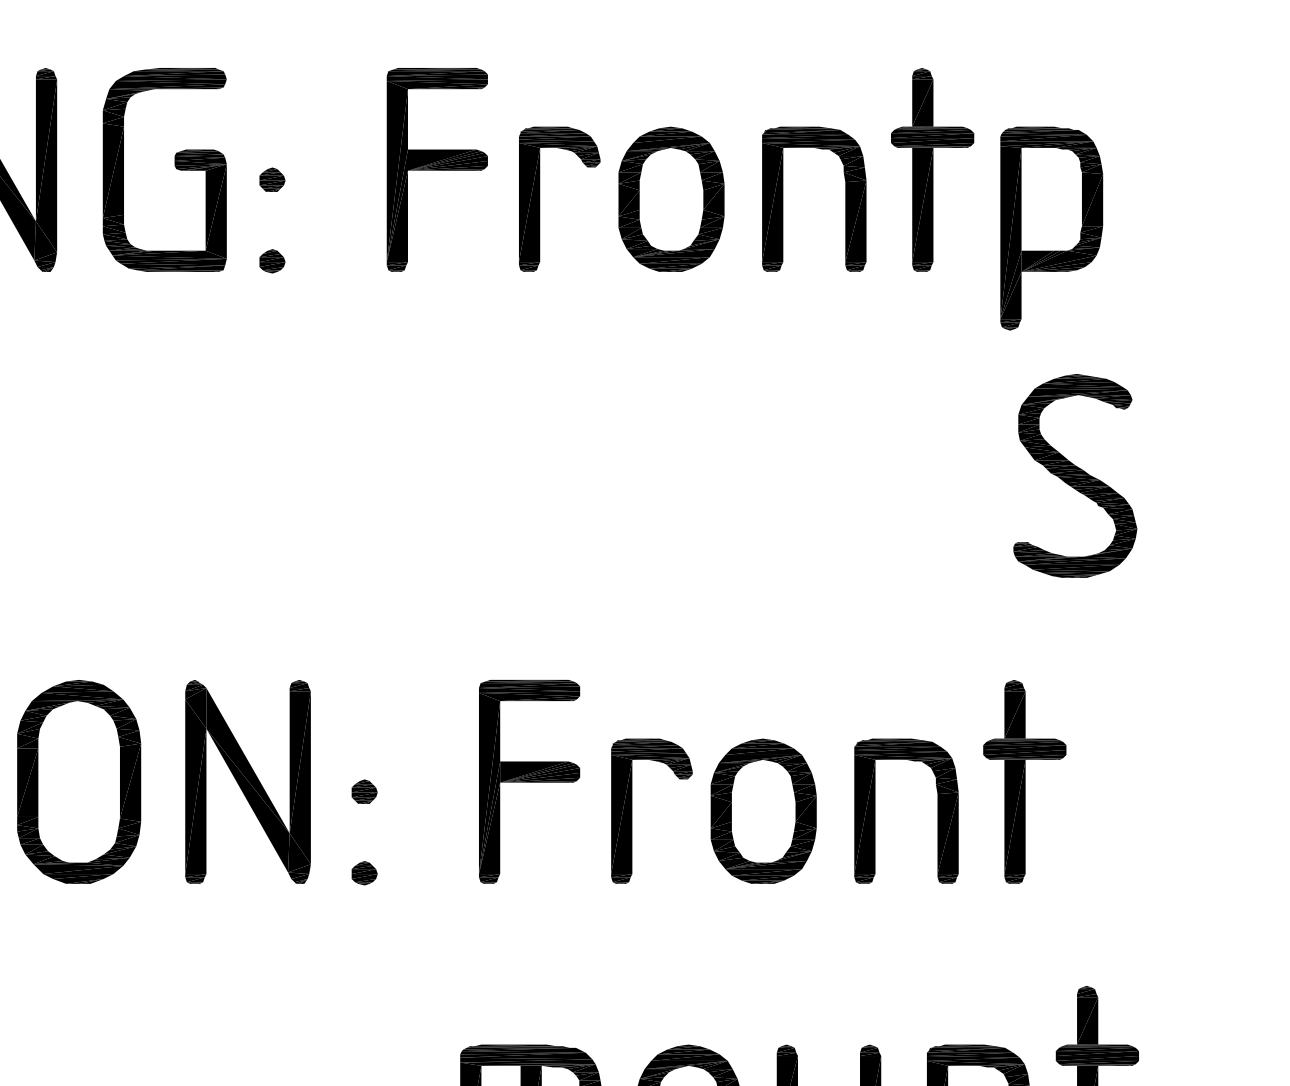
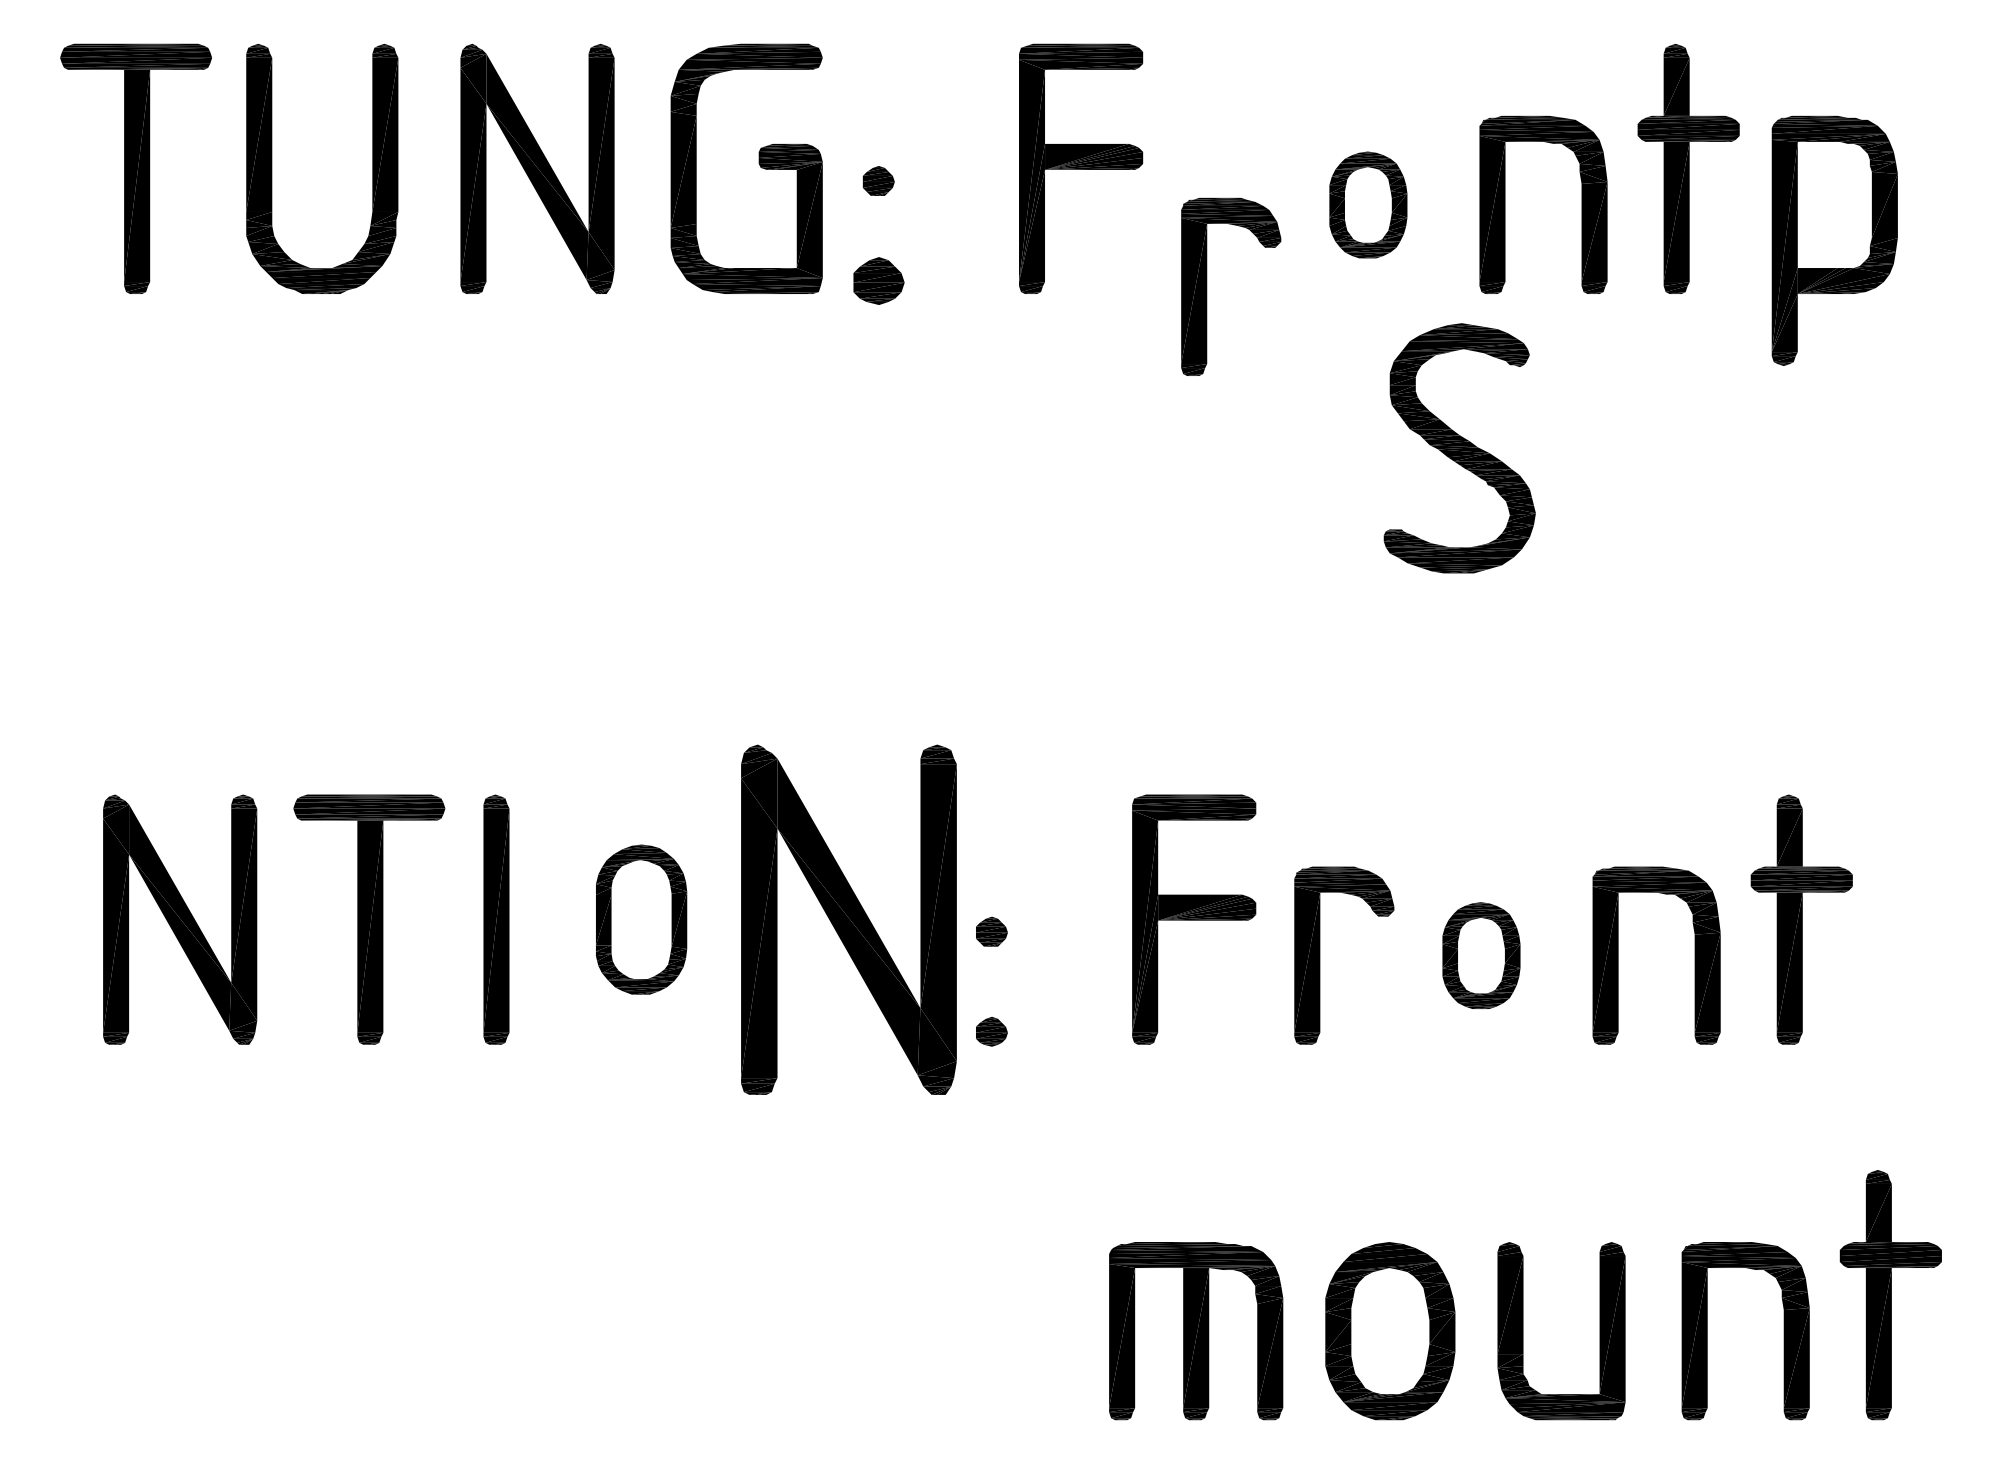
part: (540, 198) -> (1207, 286), moved
part: (671, 198) -> (1368, 204), size x0.6
part: (272, 260) -> (878, 280), size x1.6
part: (1075, 476) -> (1459, 448), moved
part: (79, 781) -> (641, 919), size x0.6
part: (247, 781) -> (848, 919), size x1.4
part: (763, 811) -> (1481, 955), size x0.6

